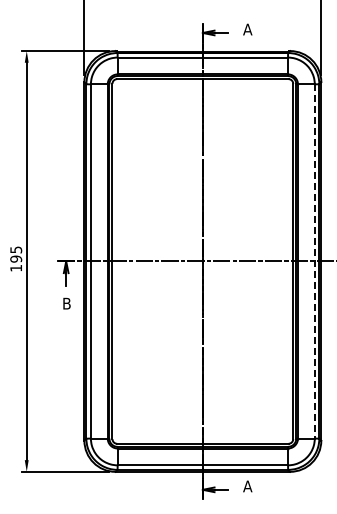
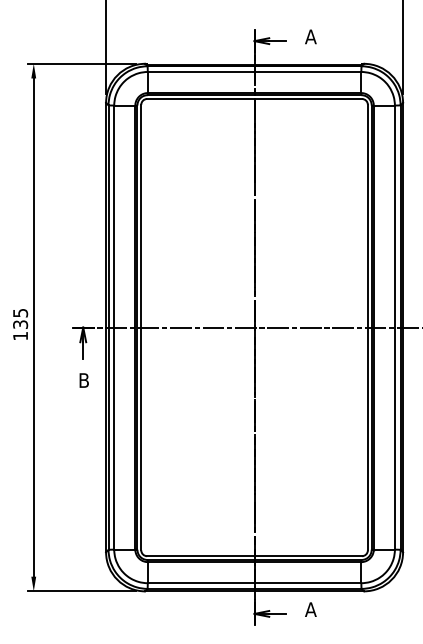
text: (15, 258) -> (19, 323), 195 -> 135
line: (314, 261) -> (394, 327), dashed -> solid

